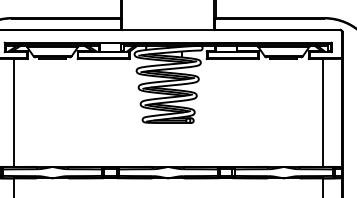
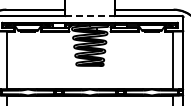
line: (169, 30) -> (90, 16), solid -> dashed

